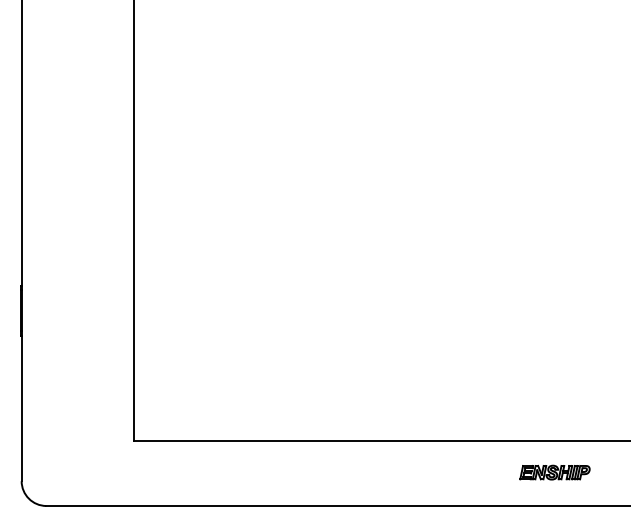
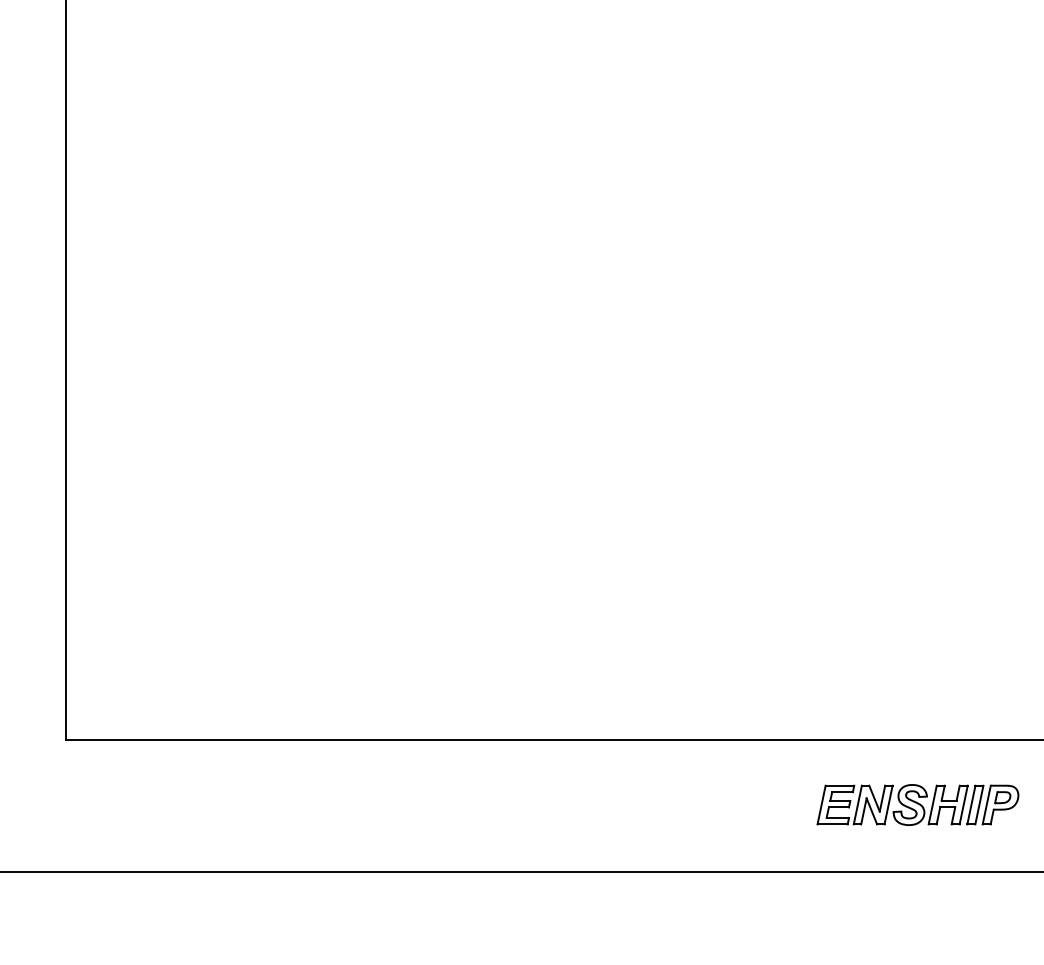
part: (554, 472) -> (916, 804), size x1.43

